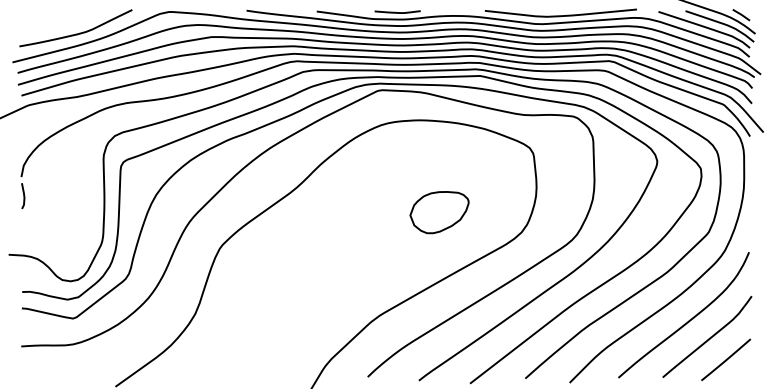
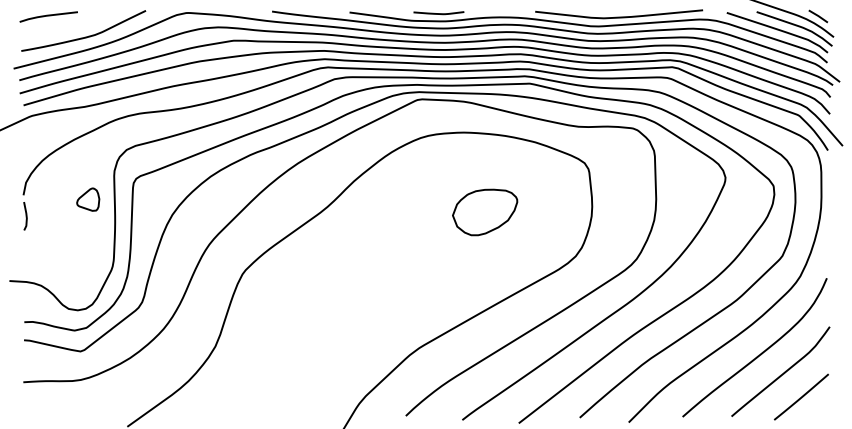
line: (44, 15) -> (48, 16), added
part: (80, 180) -> (88, 199), added
part: (439, 212) -> (485, 212), moved

